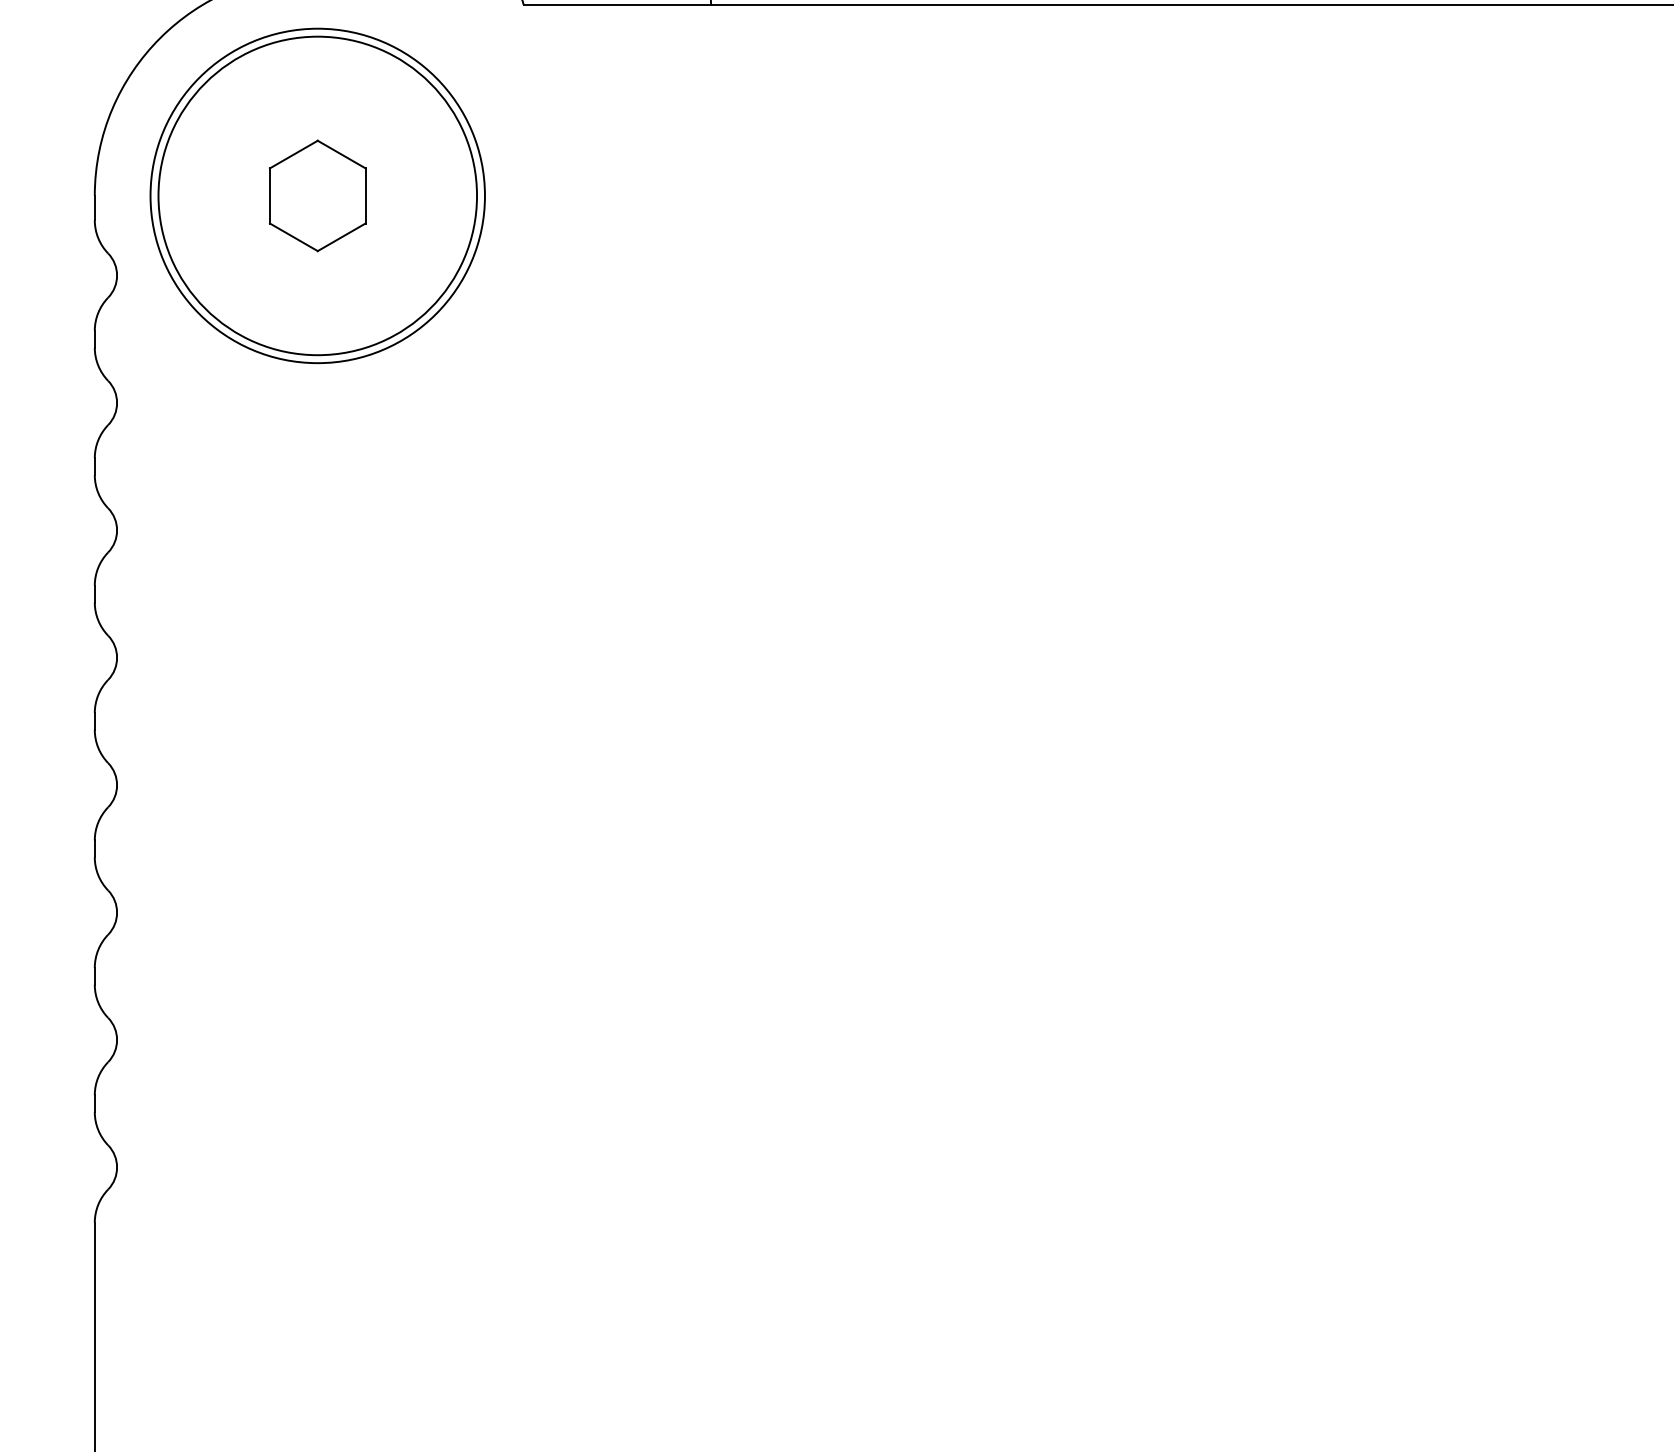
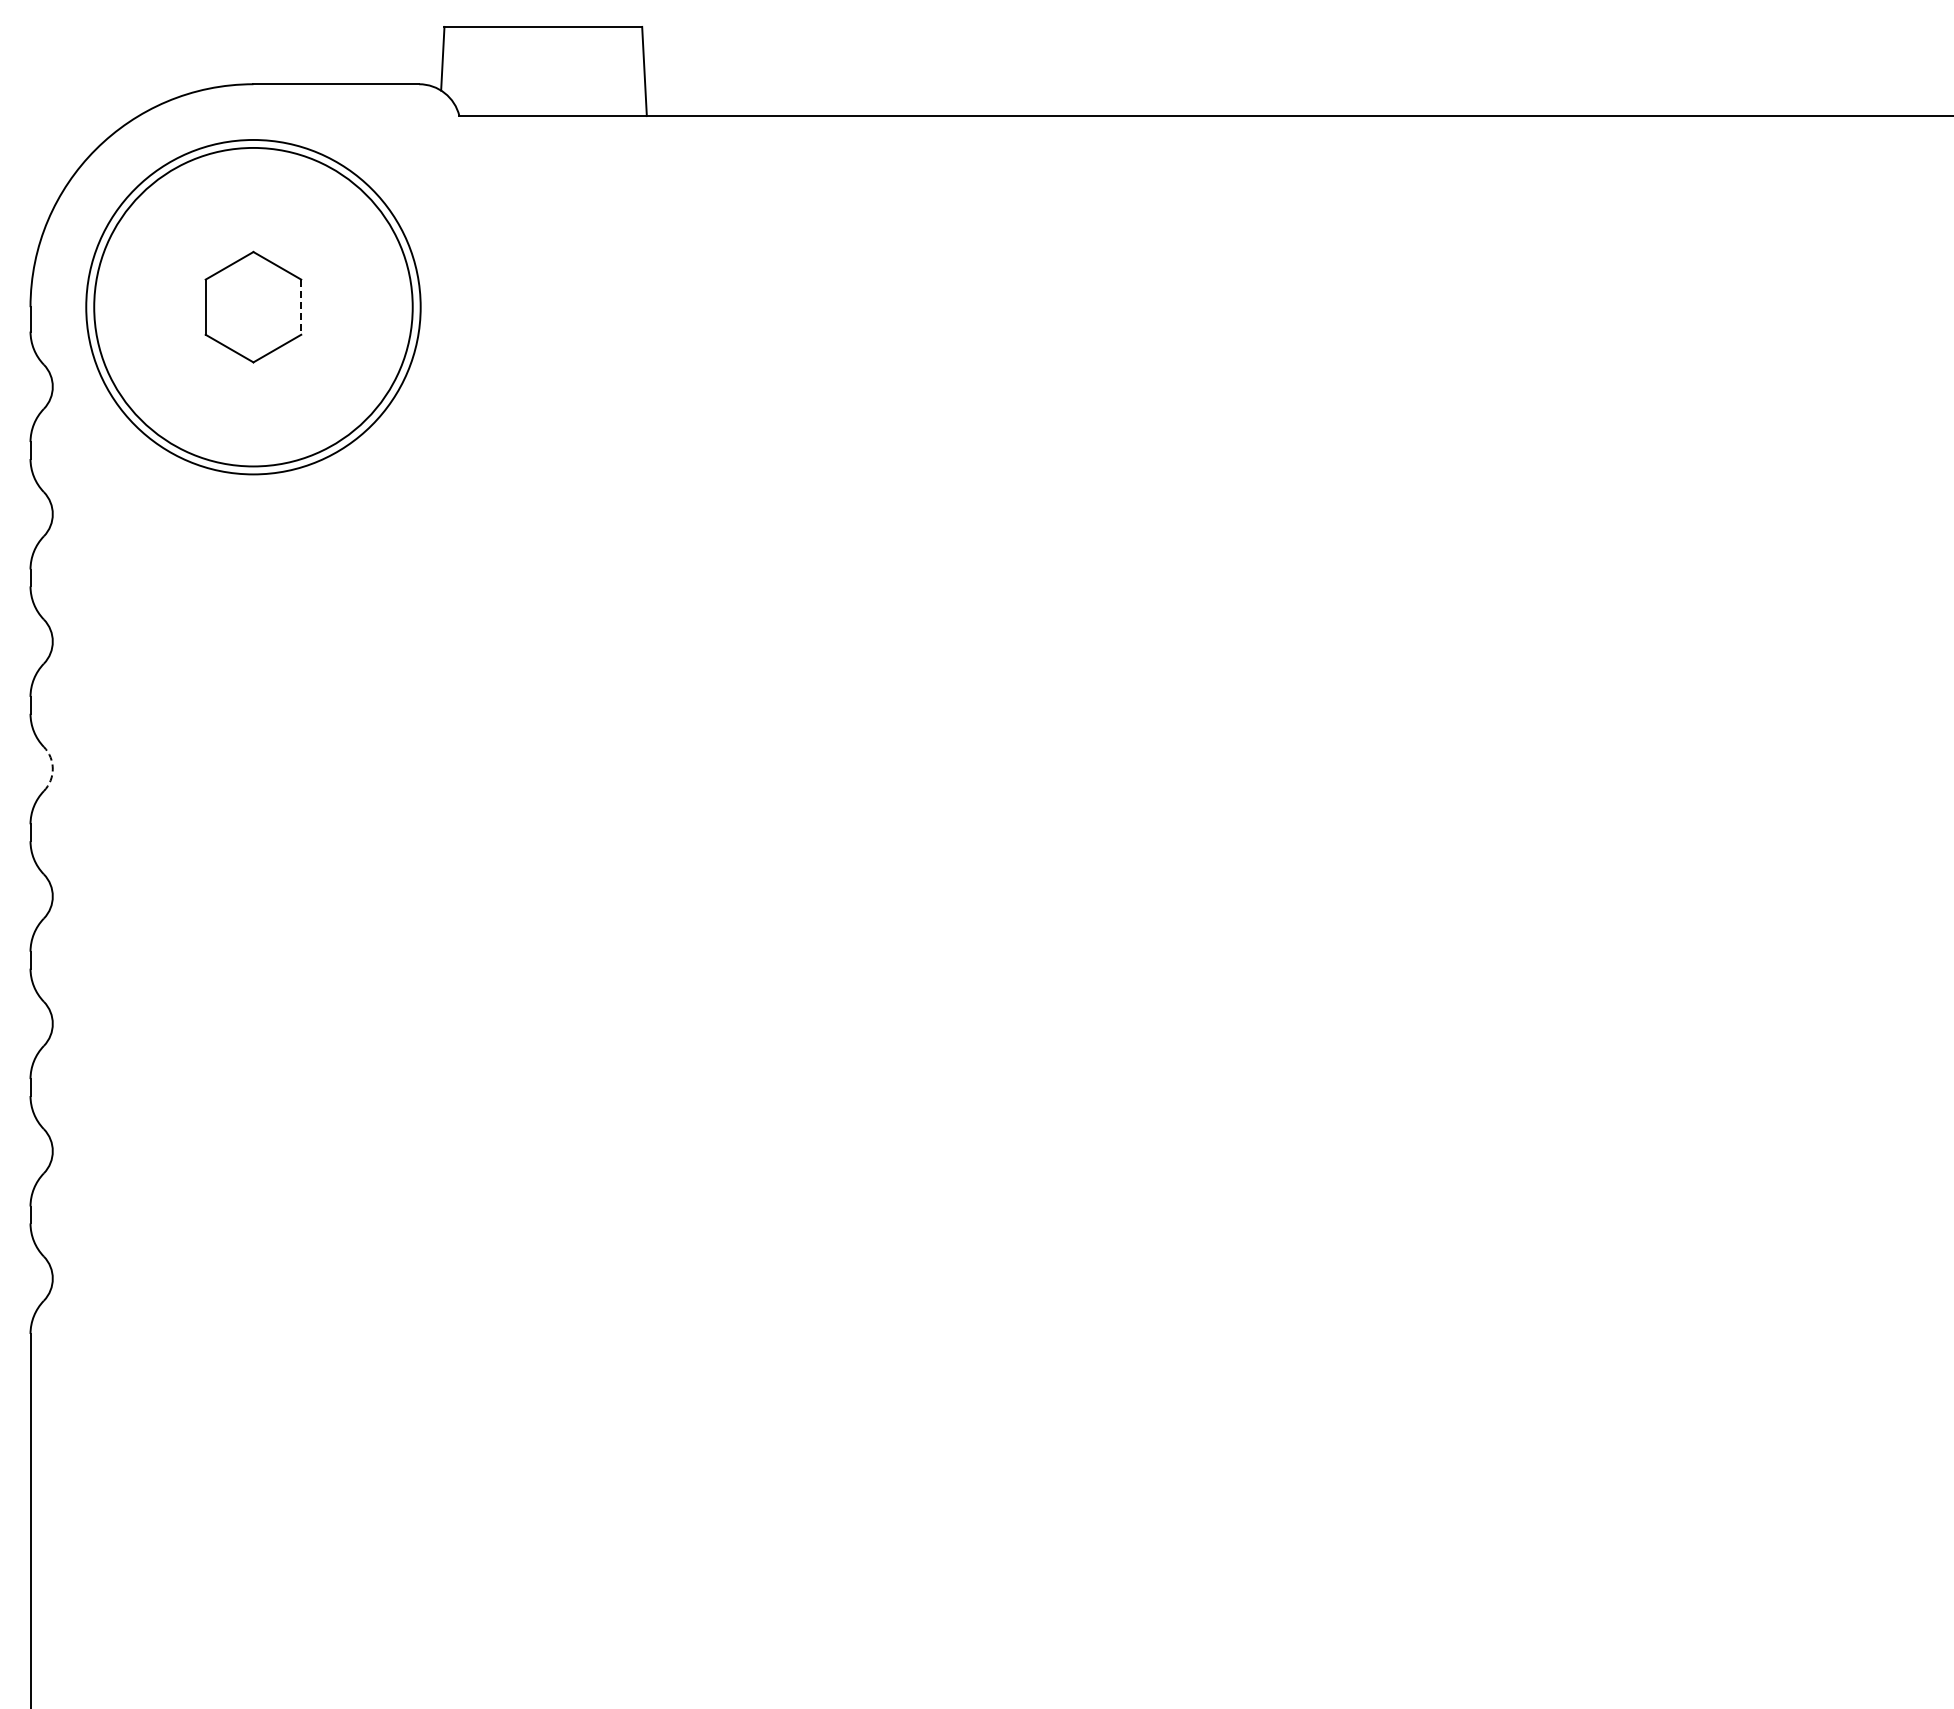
line: (365, 196) -> (301, 307), solid -> dashed
arc: (116, 658) -> (52, 769), solid -> dashed

